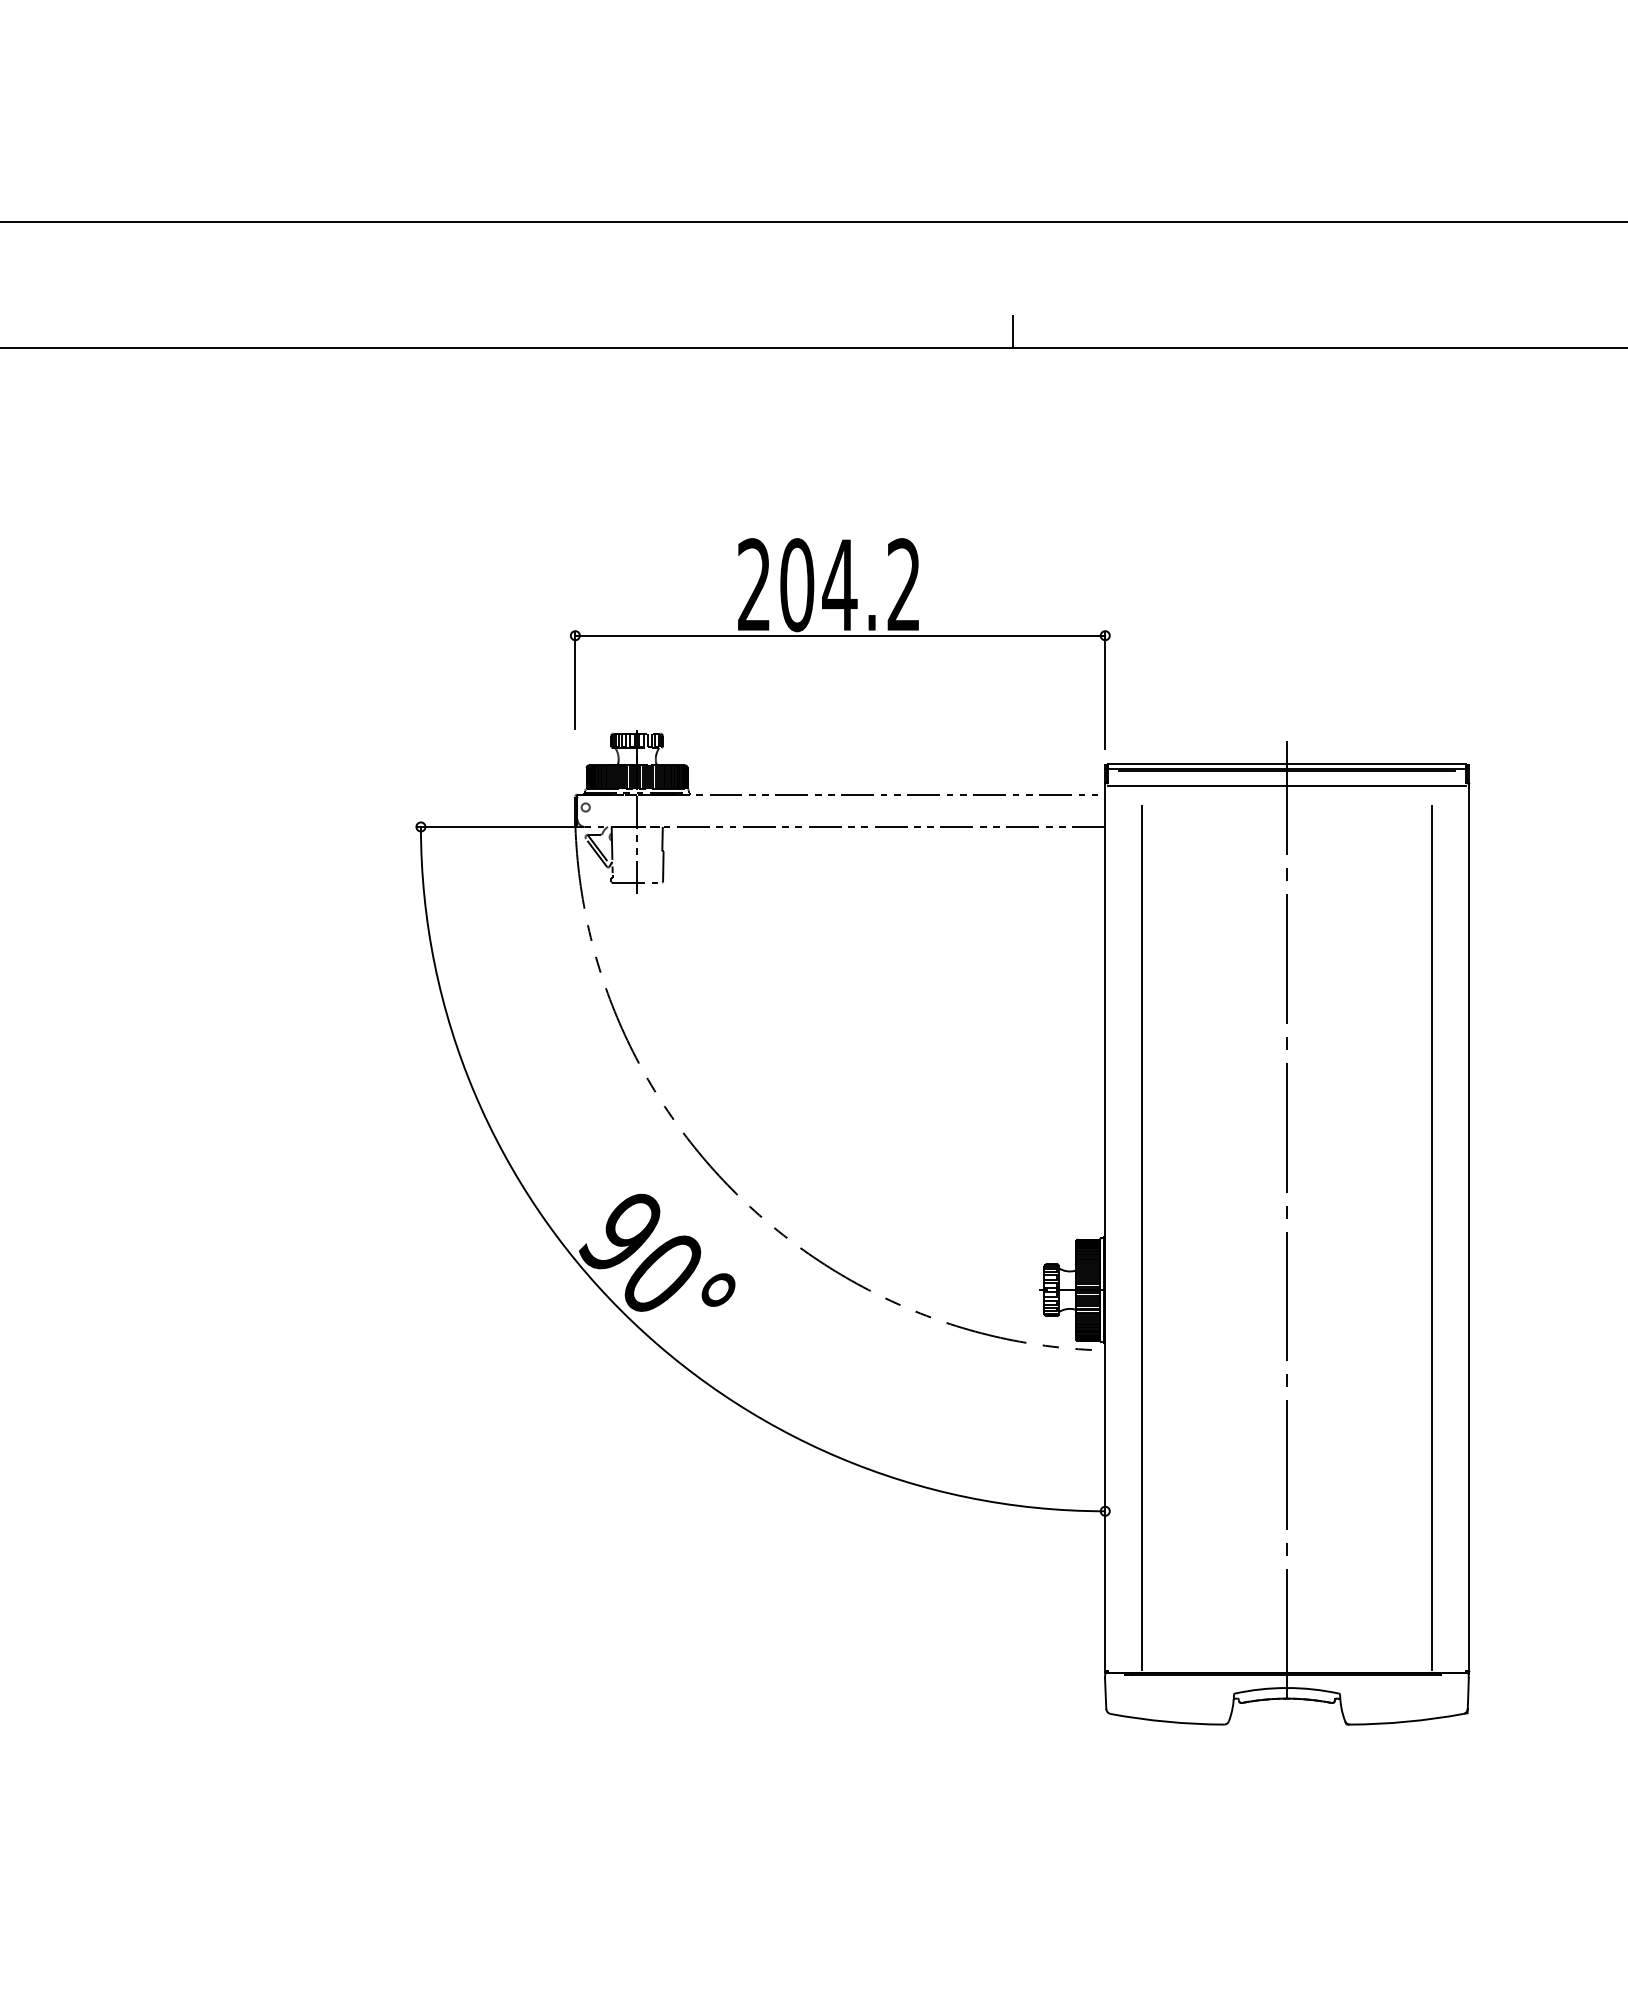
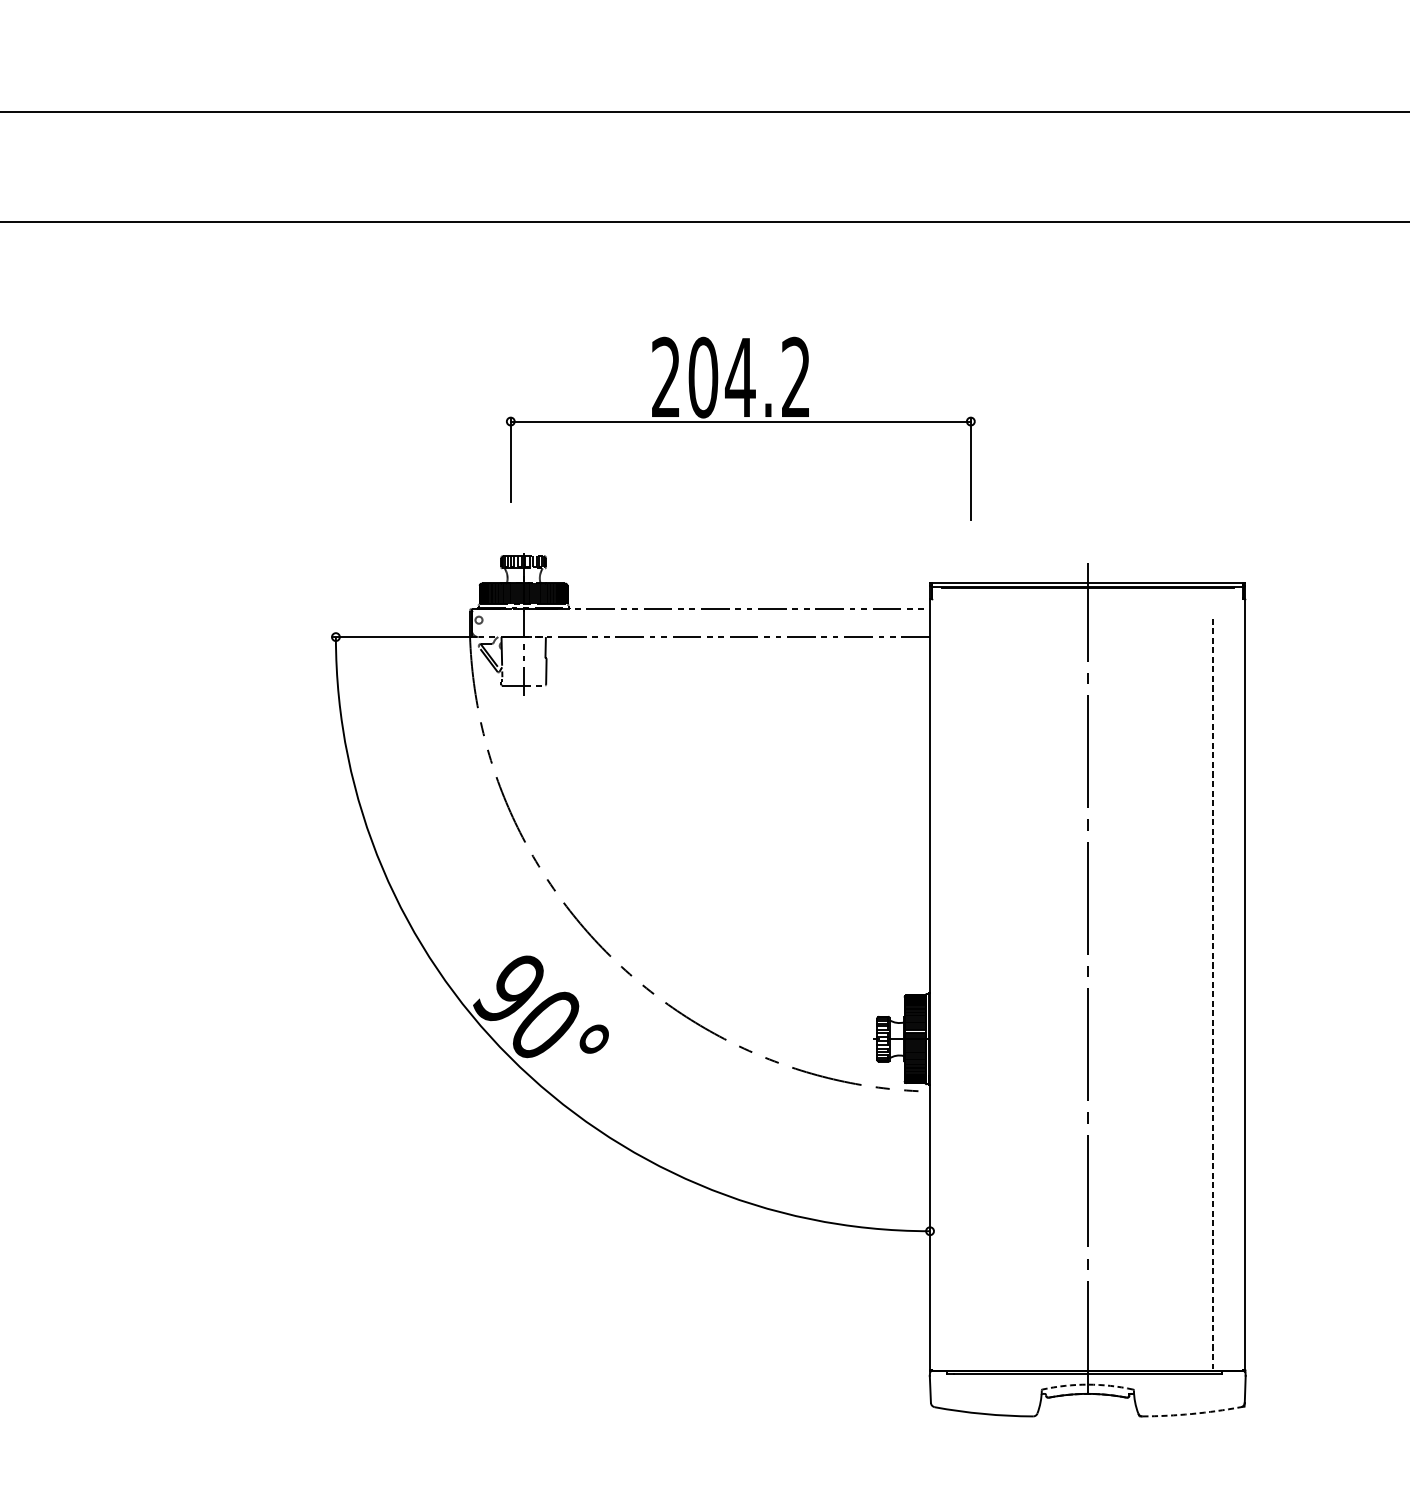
line: (1013, 331) -> (850, 206), removed
part: (839, 636) -> (740, 422), moved
line: (1286, 785) -> (1087, 601), removed
line: (1142, 1237) -> (962, 993), removed
line: (1431, 1238) -> (1213, 994), solid -> dashed
arc: (1286, 1688) -> (1087, 1385), solid -> dashed
arc: (1406, 1721) -> (1191, 1413), solid -> dashed

